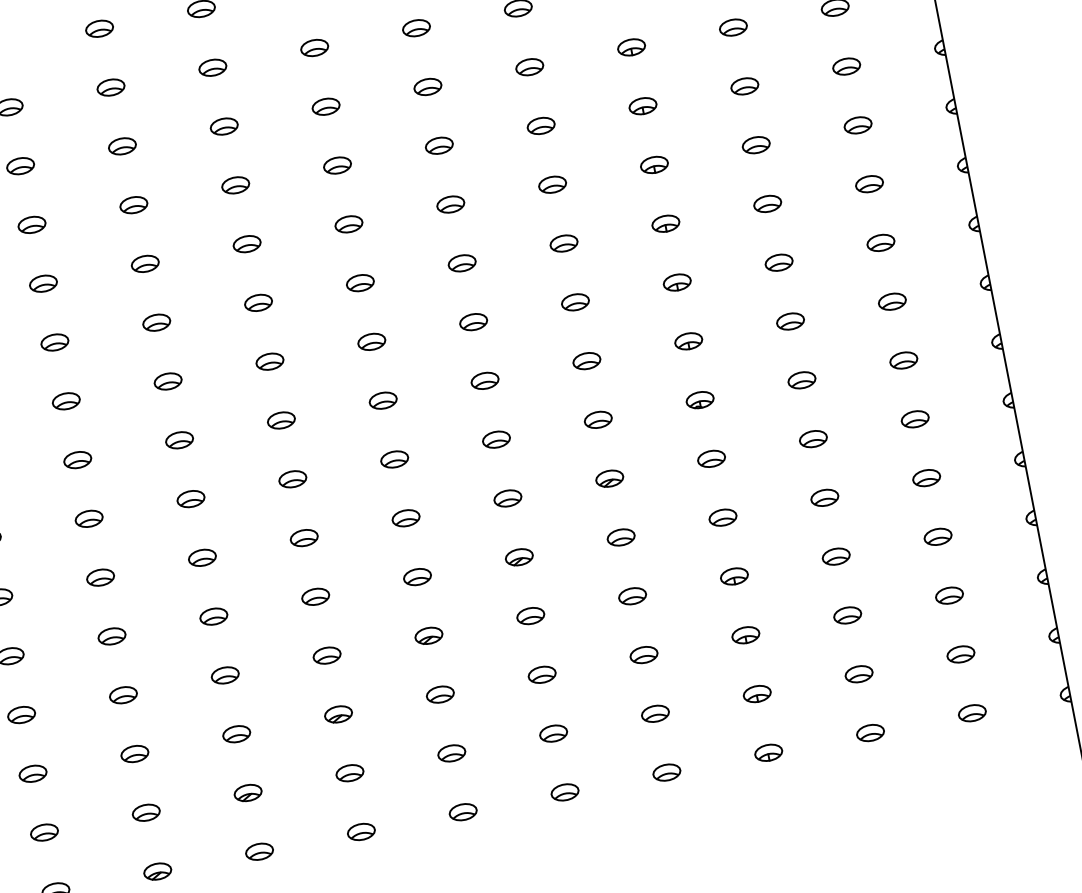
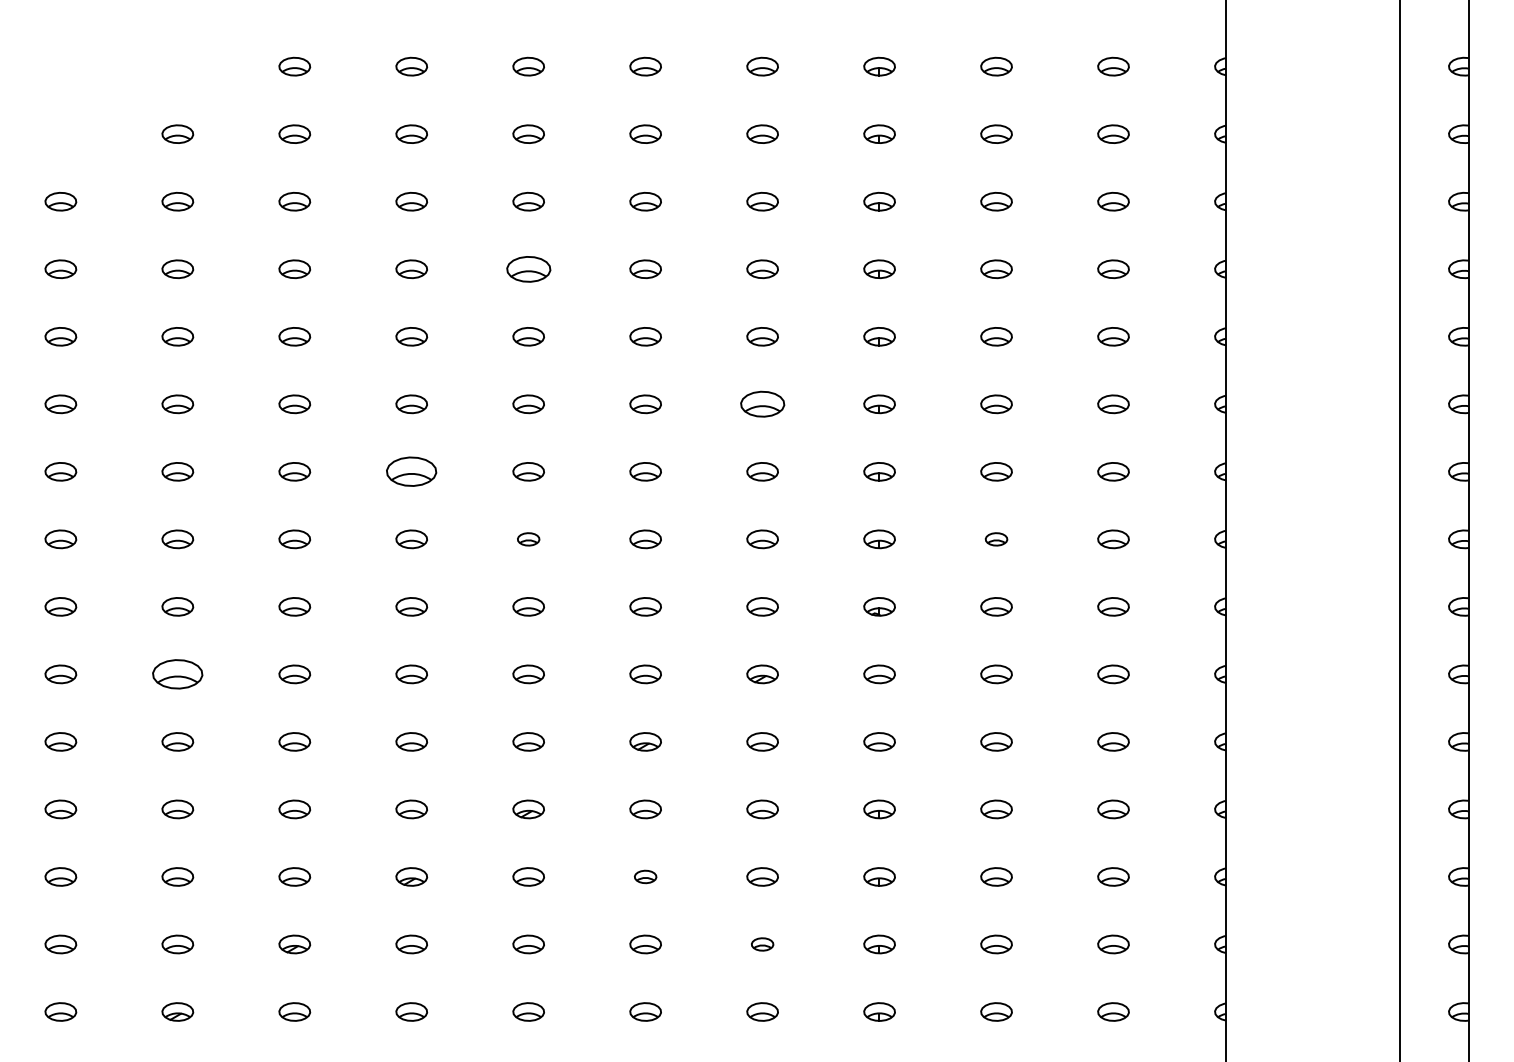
part: (337, 164) -> (528, 268), size x1.4
part: (563, 243) -> (762, 404), size x1.4
part: (790, 321) -> (996, 539), size x0.7
part: (269, 361) -> (411, 471), size x1.6
part: (383, 400) -> (528, 539), size x0.7
part: (100, 577) -> (177, 674), size x1.6
part: (541, 674) -> (645, 876), size x0.7
part: (655, 713) -> (762, 944), size x0.7

